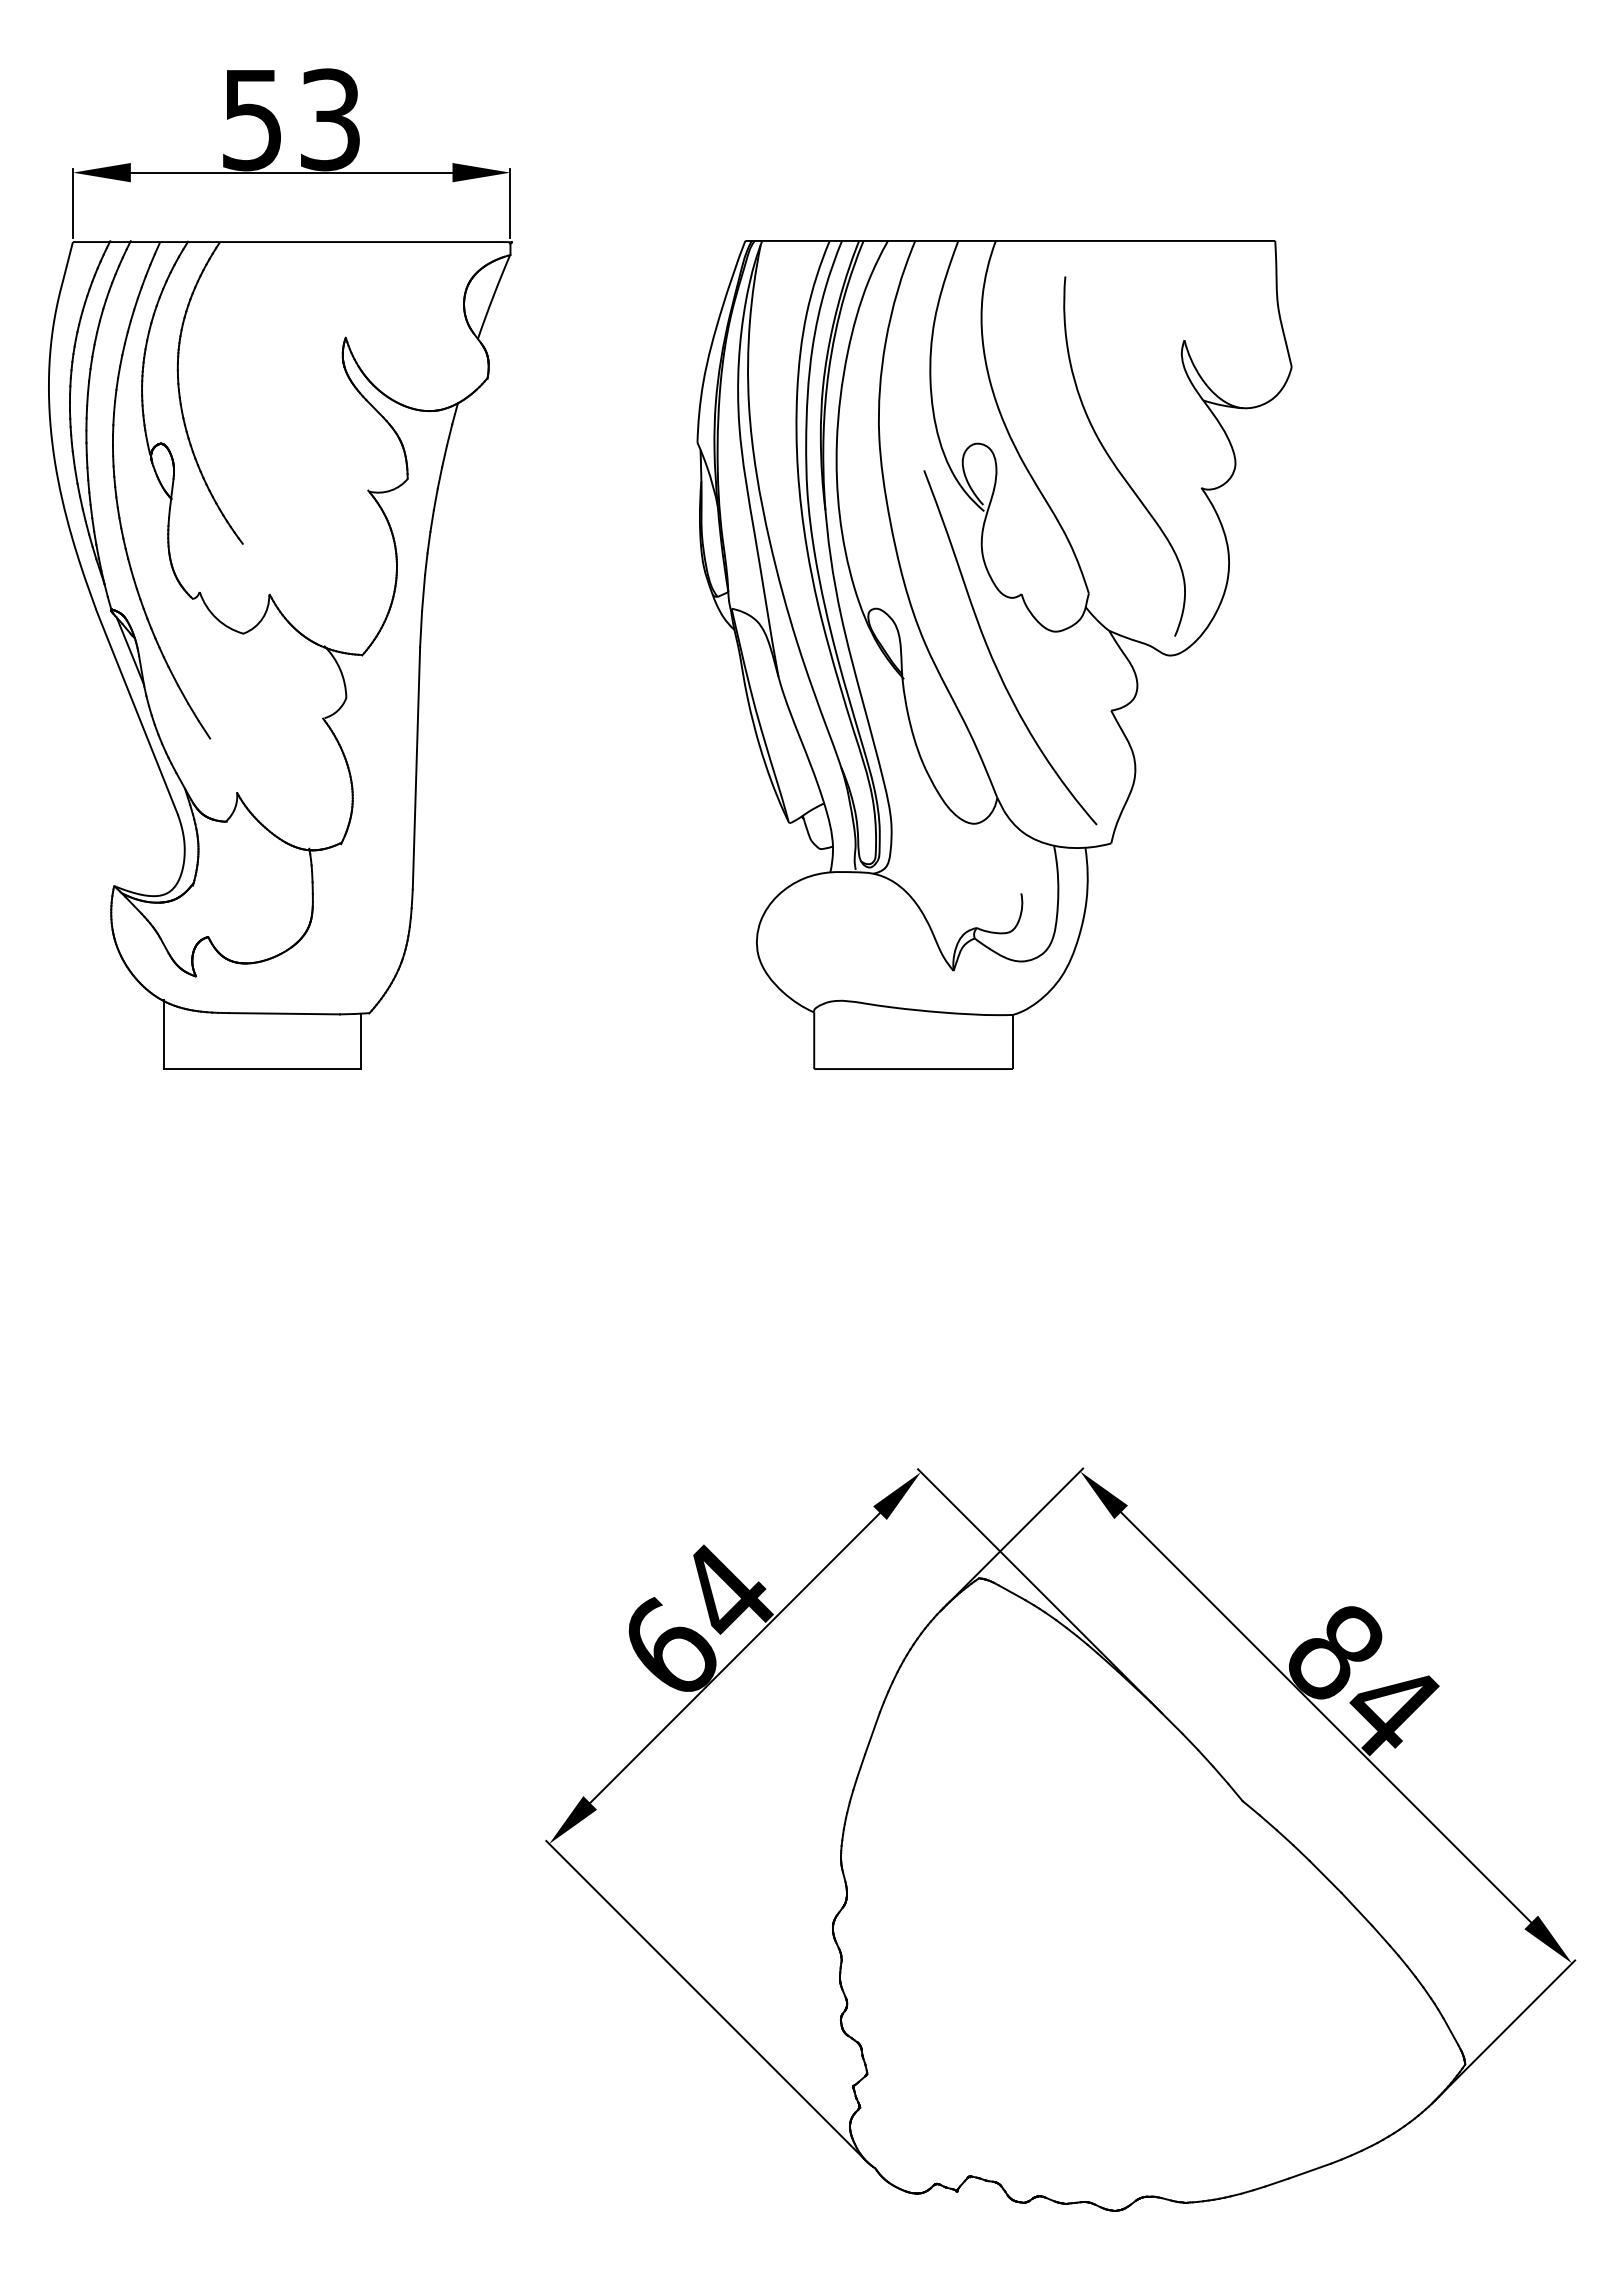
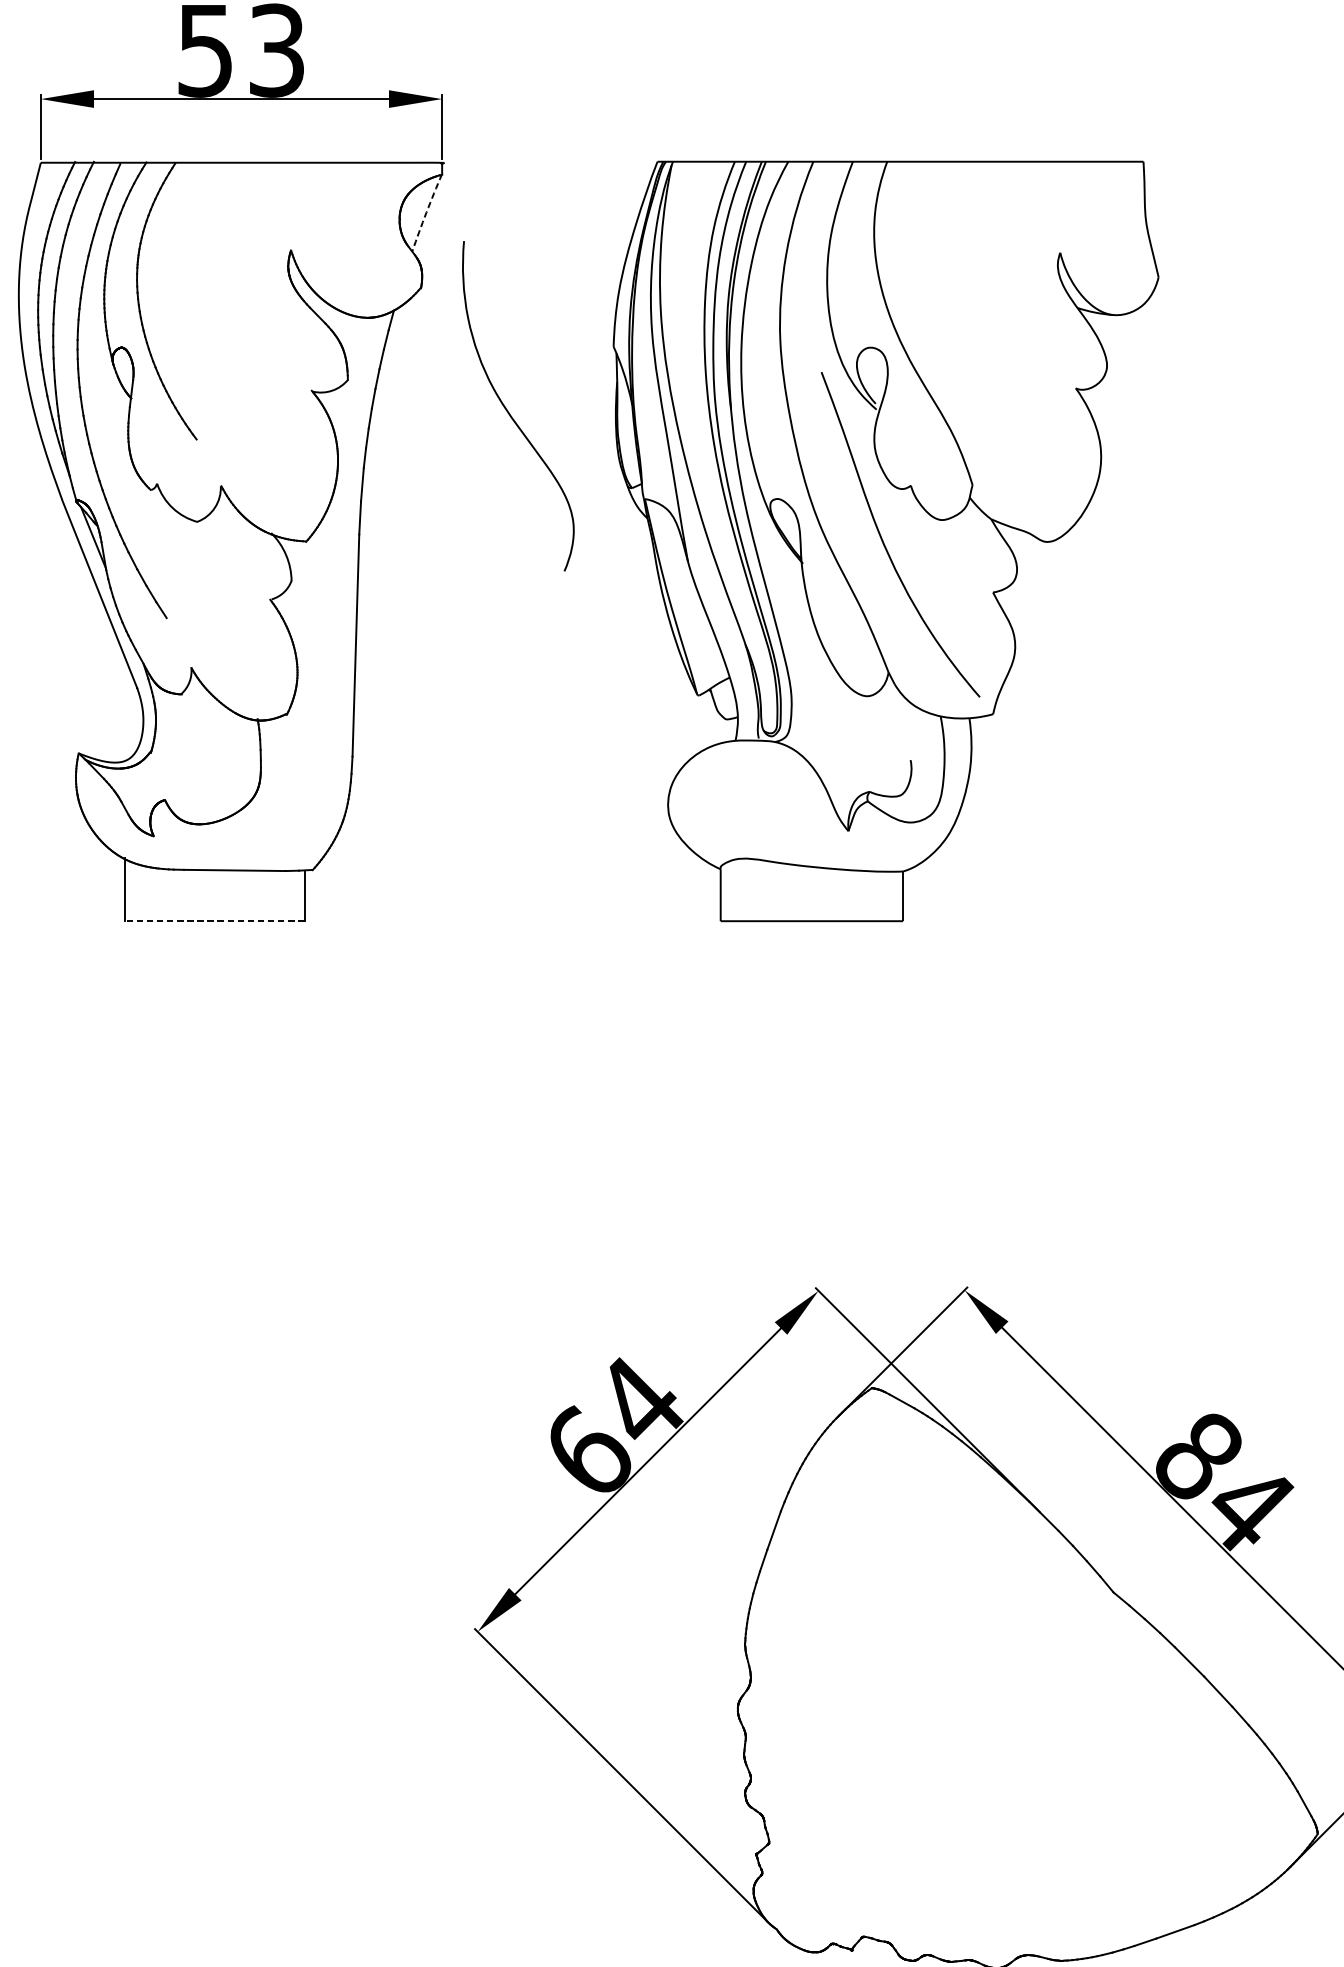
arc: (493, 296) -> (426, 212), solid -> dashed
curve: (1114, 462) -> (509, 411), moved
line: (261, 1069) -> (213, 921), solid -> dashed

